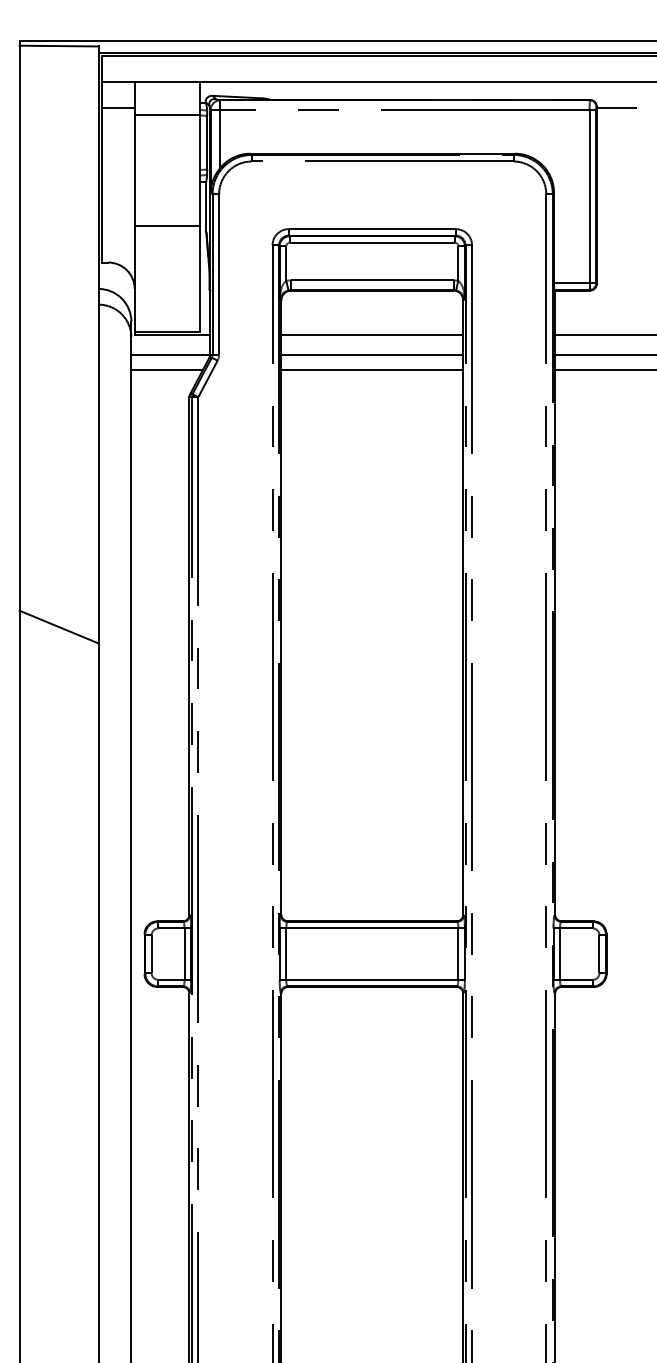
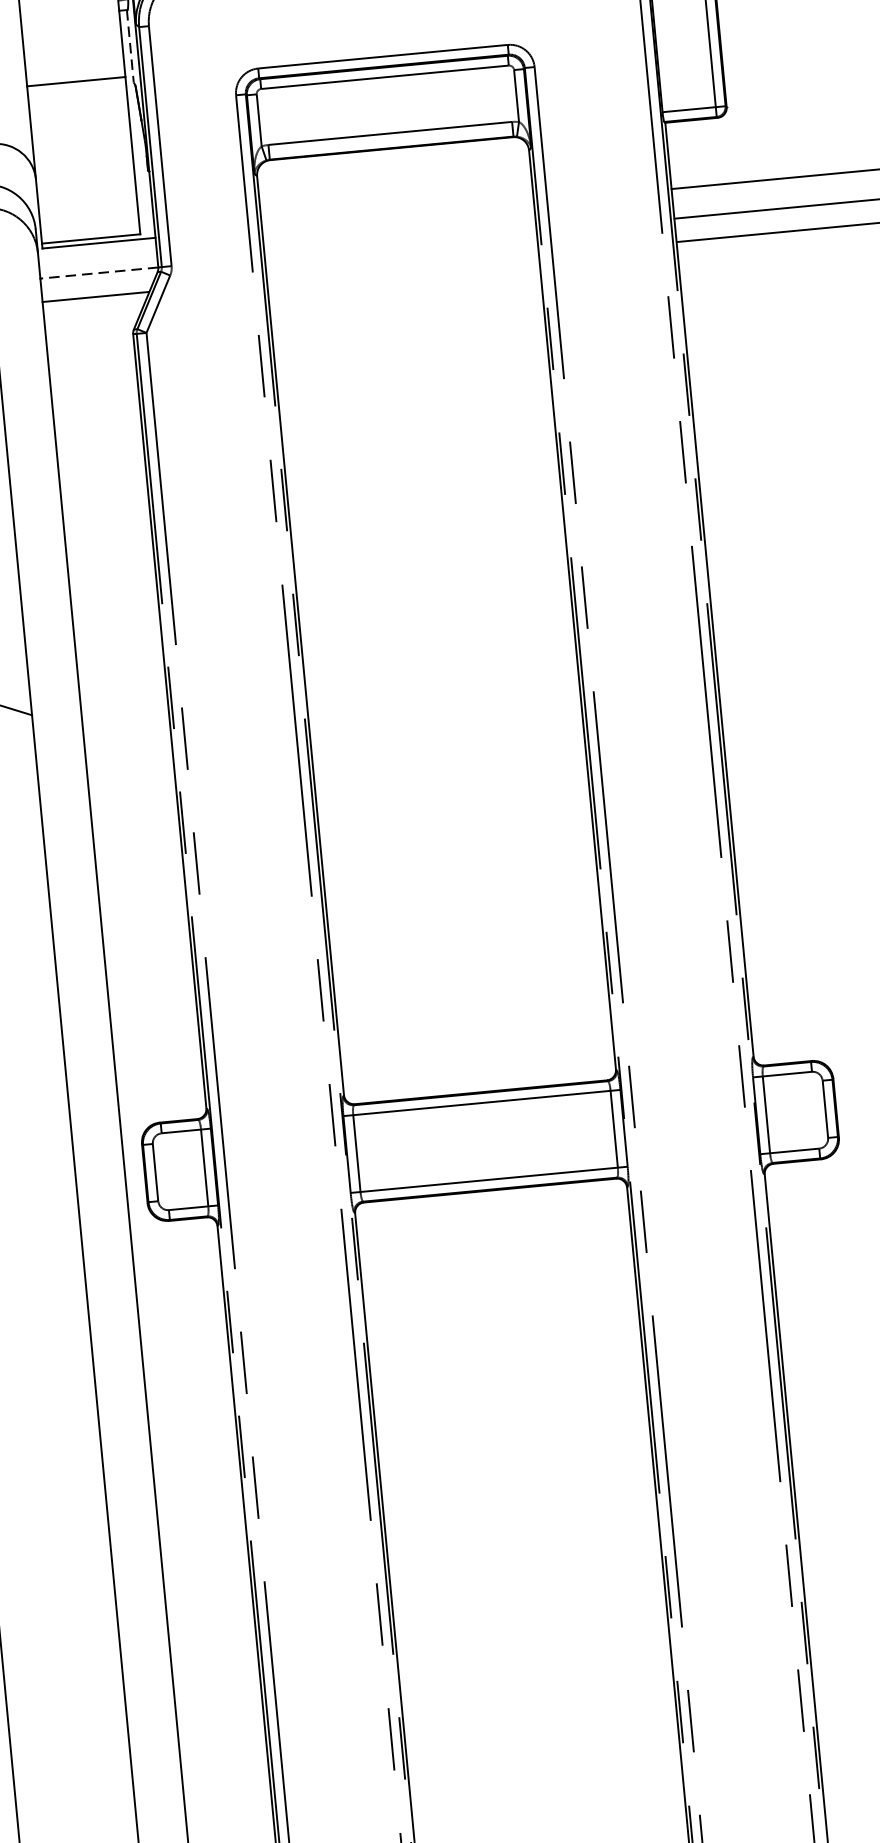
line: (205, 206) -> (130, 46), solid -> dashed
line: (372, 334) -> (398, 214), removed
line: (170, 354) -> (98, 272), solid -> dashed
line: (372, 354) -> (401, 244), removed
line: (372, 370) -> (403, 268), removed

